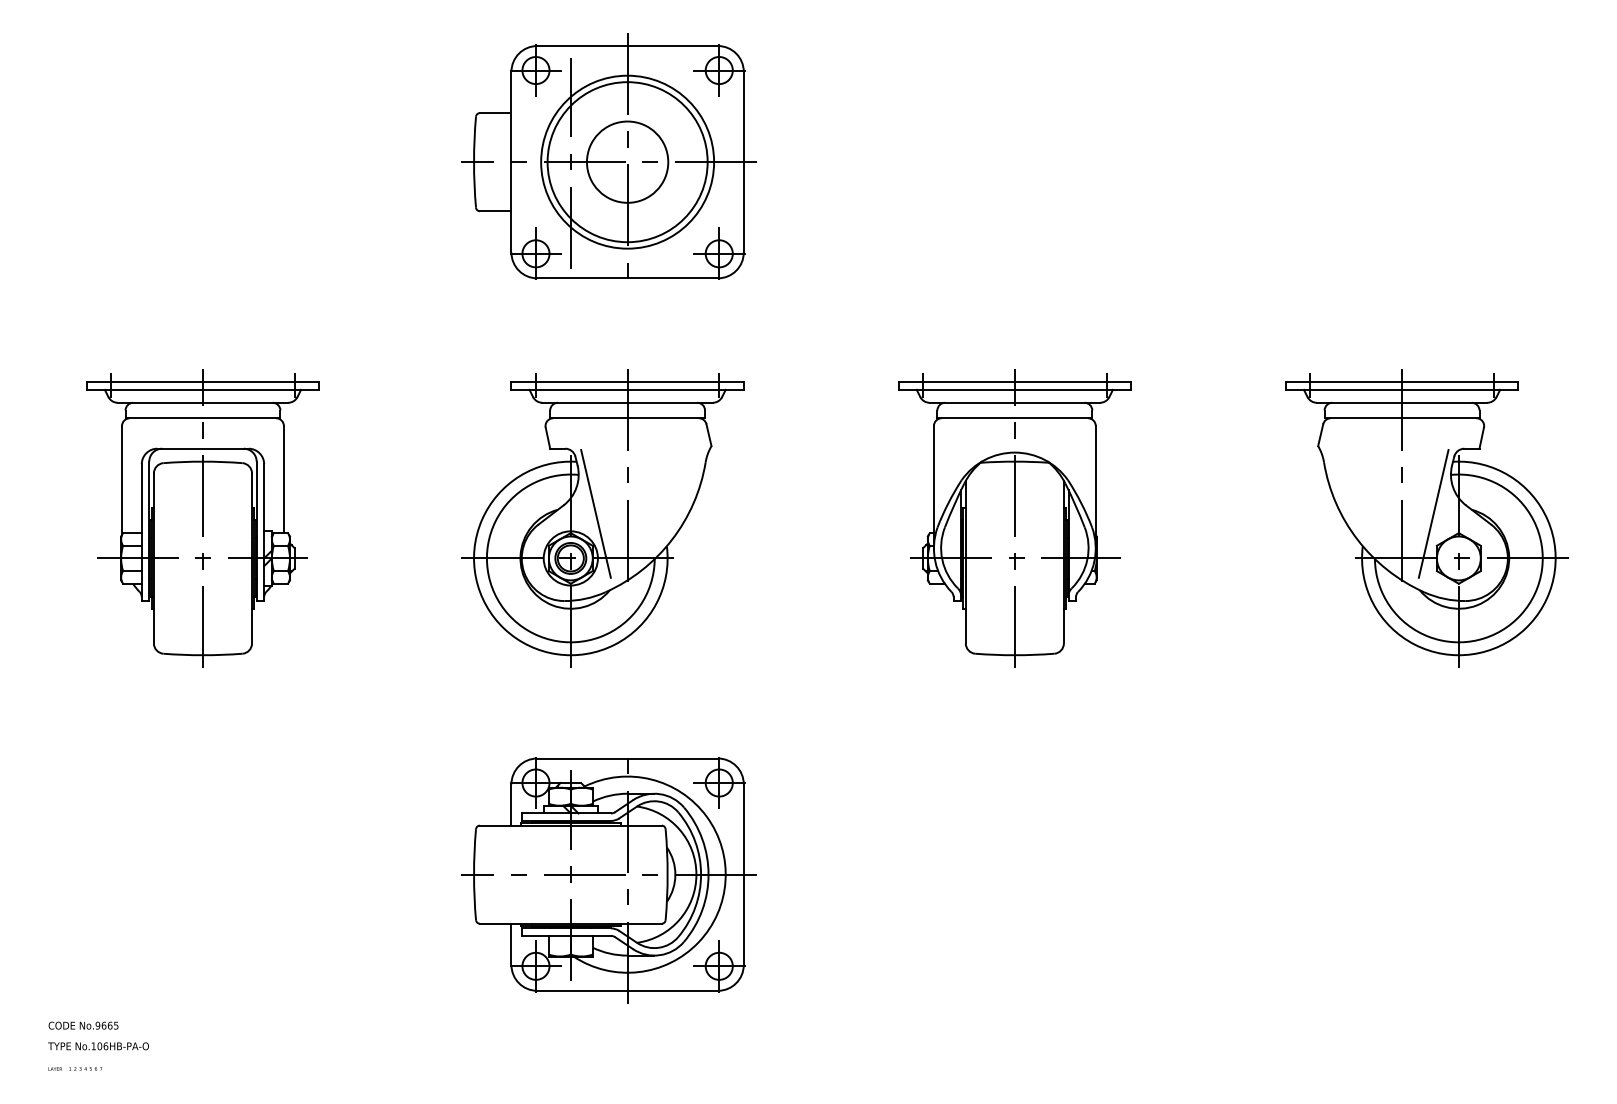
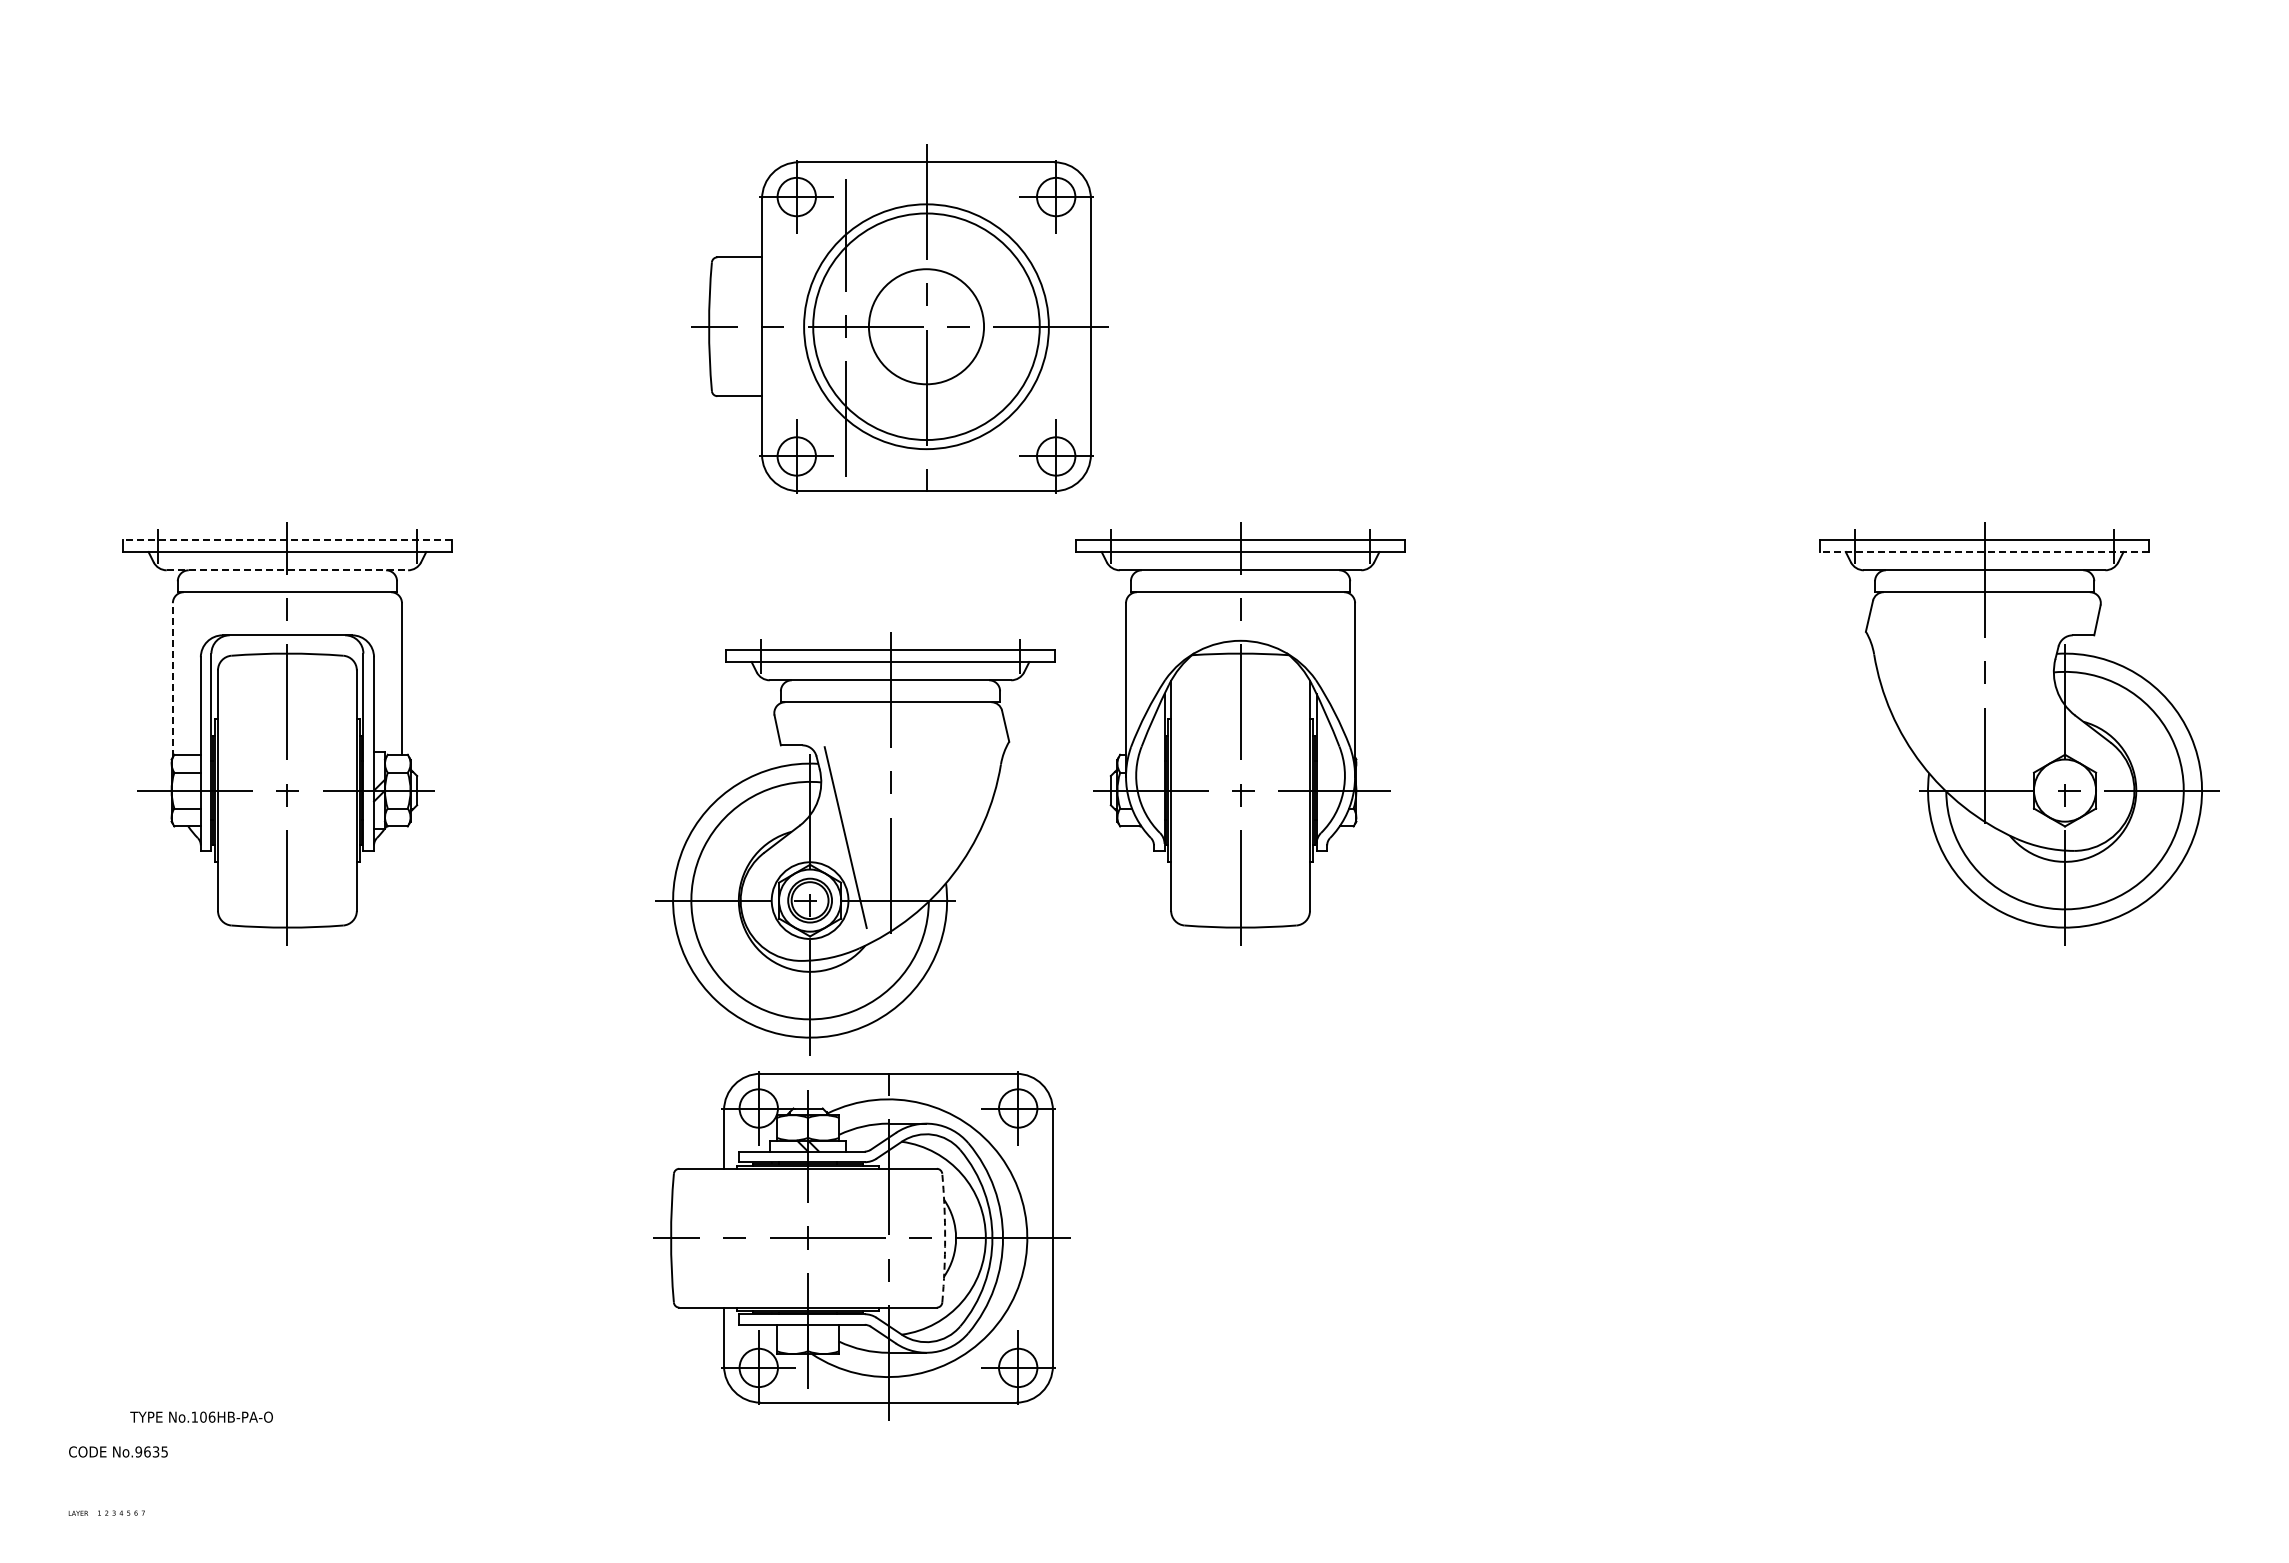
part: (608, 156) -> (899, 318), moved
line: (202, 381) -> (286, 540), solid -> dashed
line: (1401, 390) -> (1984, 552), solid -> dashed
line: (203, 402) -> (287, 570), solid -> dashed
line: (121, 479) -> (172, 679), solid -> dashed
line: (1433, 513) -> (2029, 727), removed
part: (602, 518) -> (855, 843), moved
part: (1014, 518) -> (1240, 733), moved
arc: (667, 874) -> (945, 1238), solid -> dashed
text: (109, 1025) -> (155, 1451), No.9665 -> No.9635
text: (98, 1045) -> (201, 1416), moved

